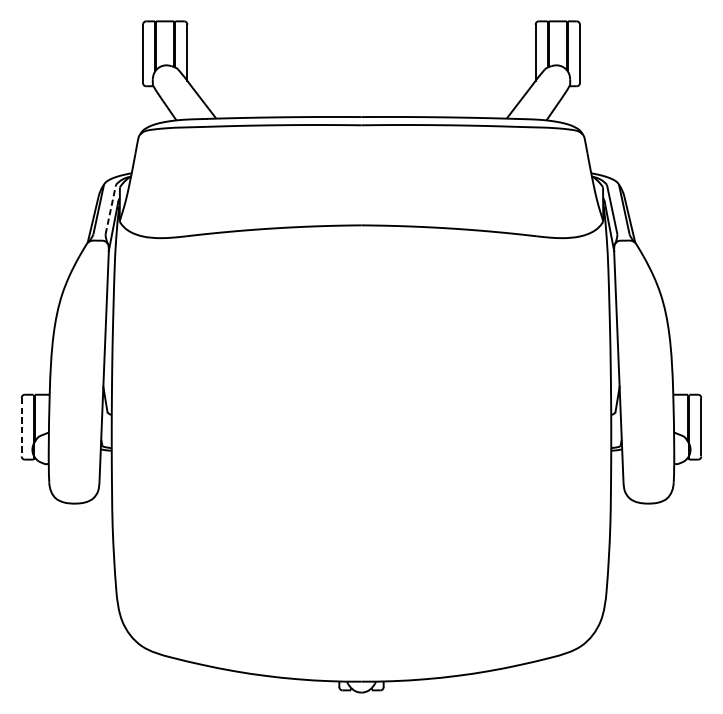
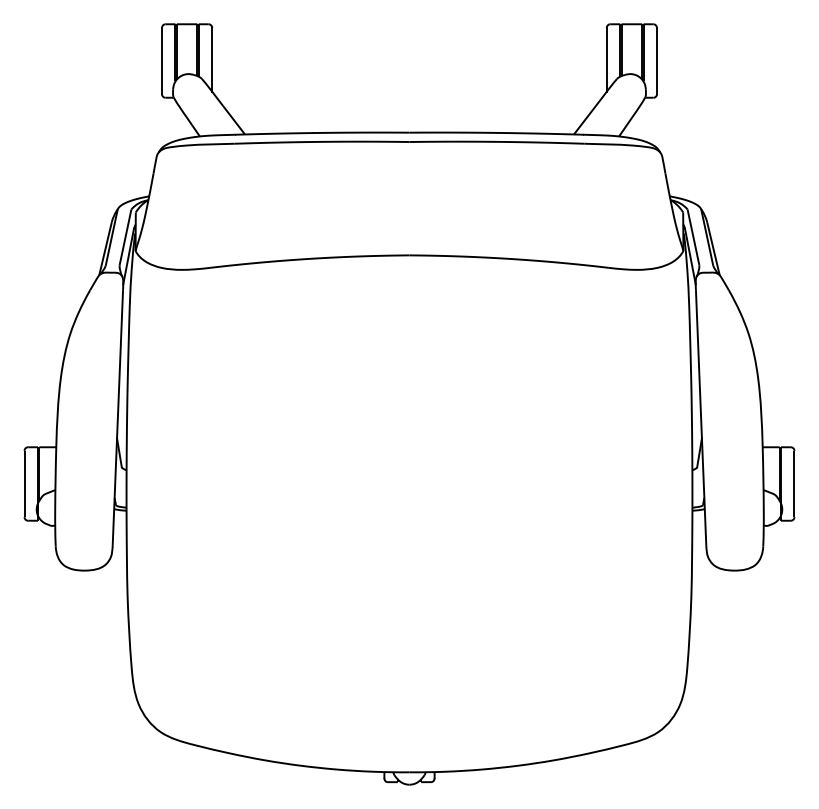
line: (110, 209) -> (125, 237), dashed -> solid
line: (21, 427) -> (24, 484), dashed -> solid

